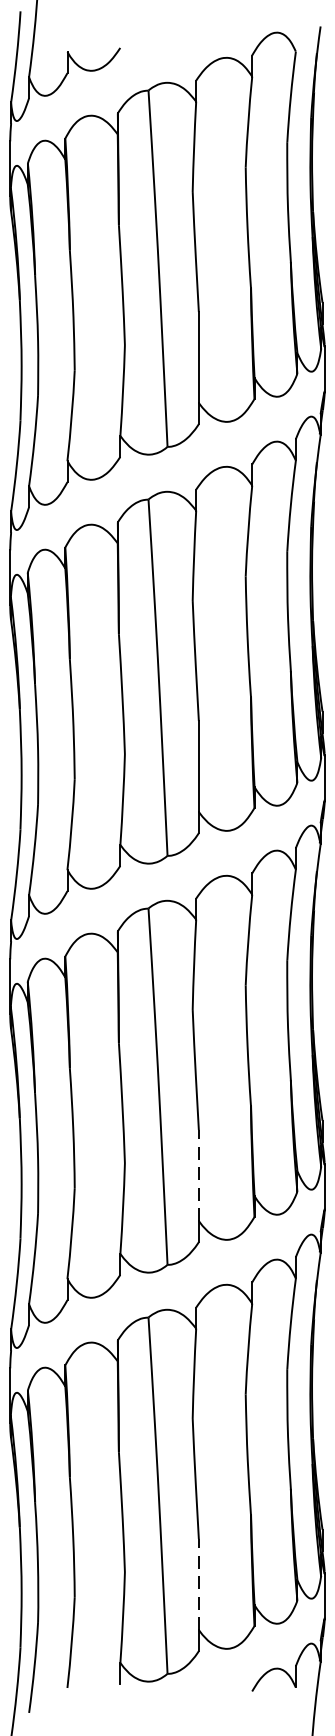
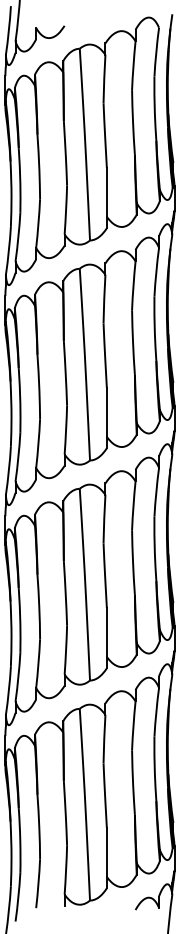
line: (198, 1173) -> (106, 631), dashed -> solid
line: (198, 1582) -> (106, 851), dashed -> solid

